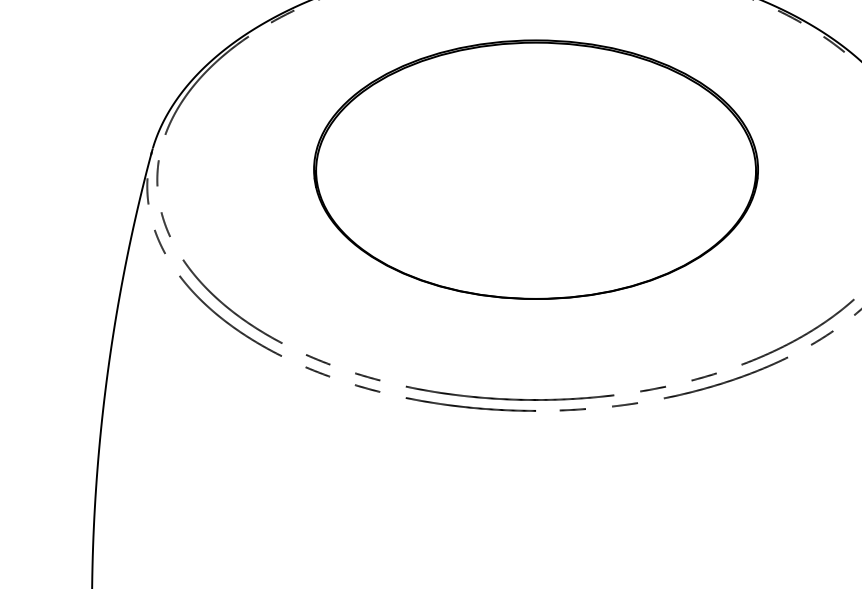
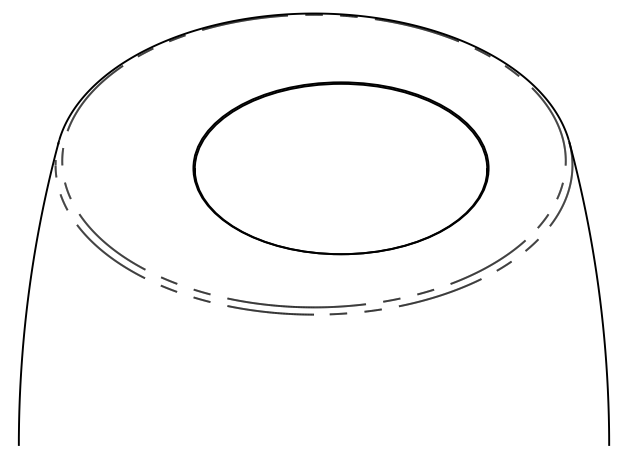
part: (535, 170) -> (340, 168), moved

